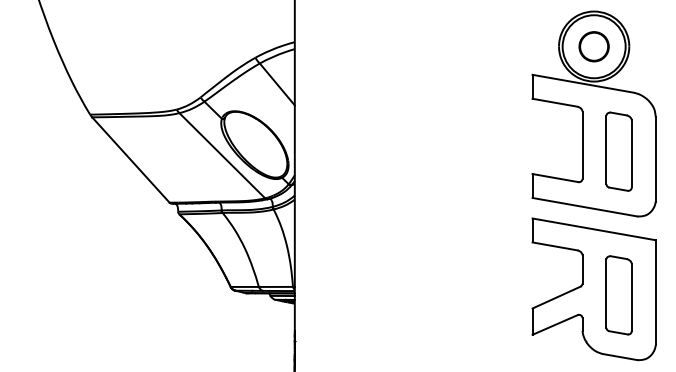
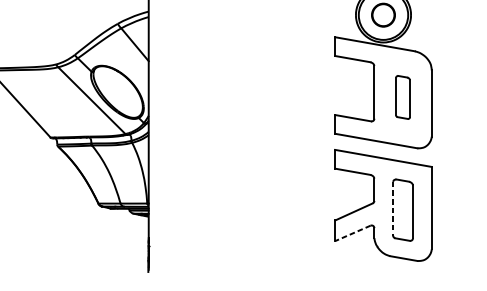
part: (618, 151) -> (402, 97), size x0.7
line: (606, 294) -> (393, 209), solid -> dashed
line: (555, 324) -> (353, 233), solid -> dashed

